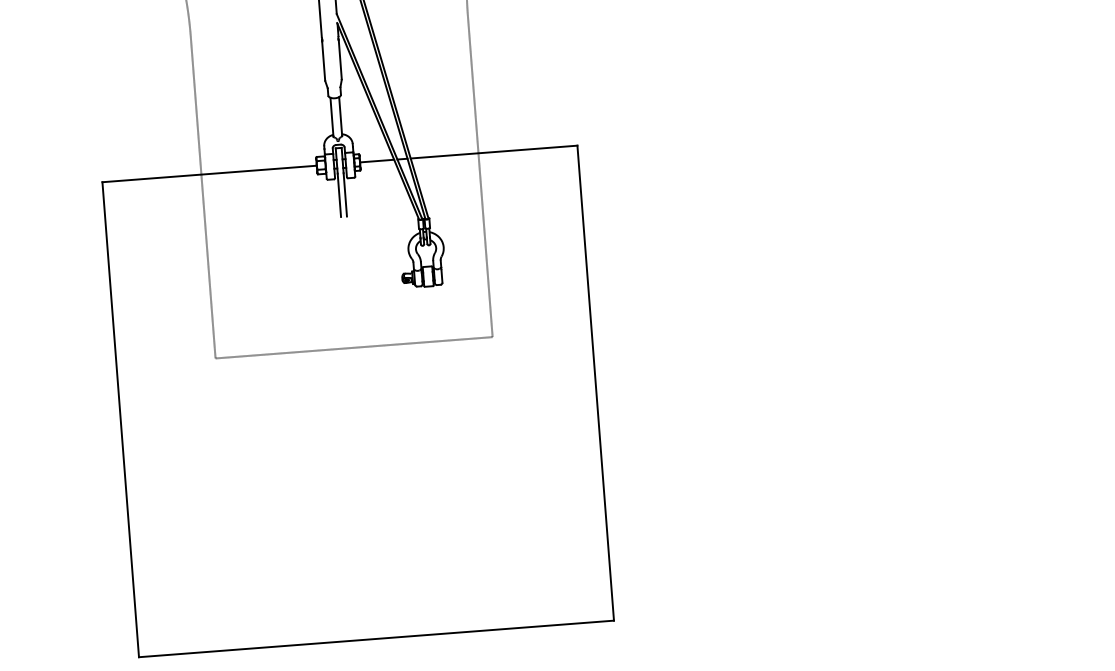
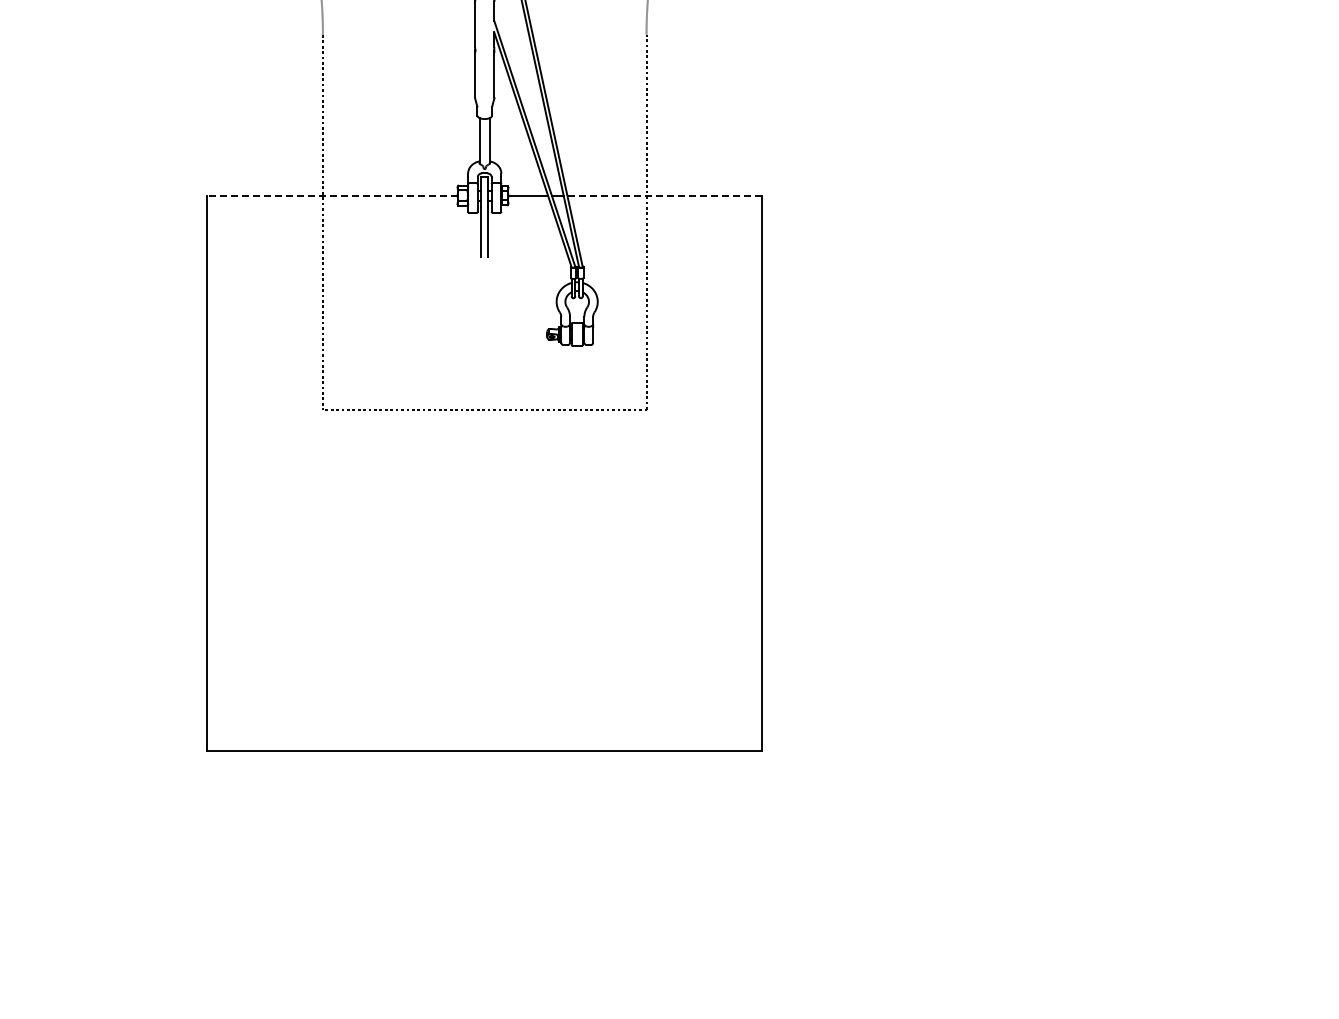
line: (493, 151) -> (664, 195), solid -> dashed
line: (209, 173) -> (332, 195), solid -> dashed

